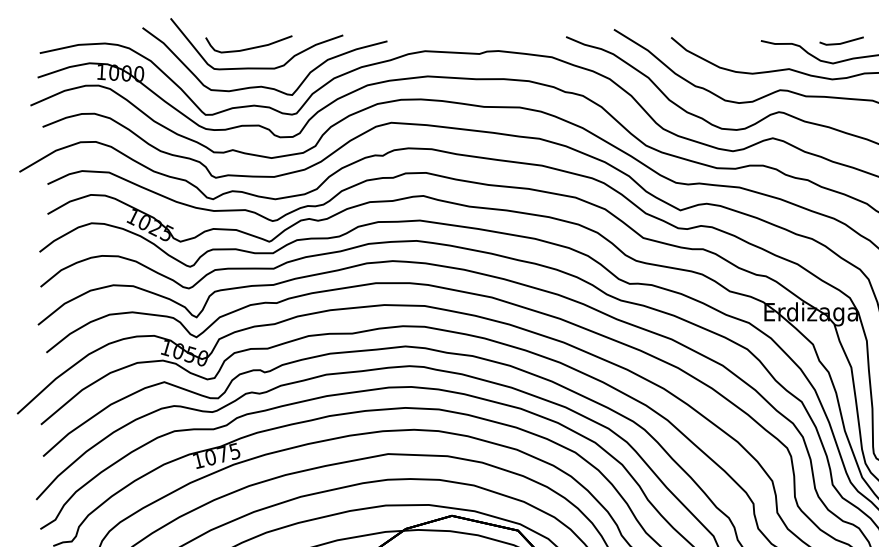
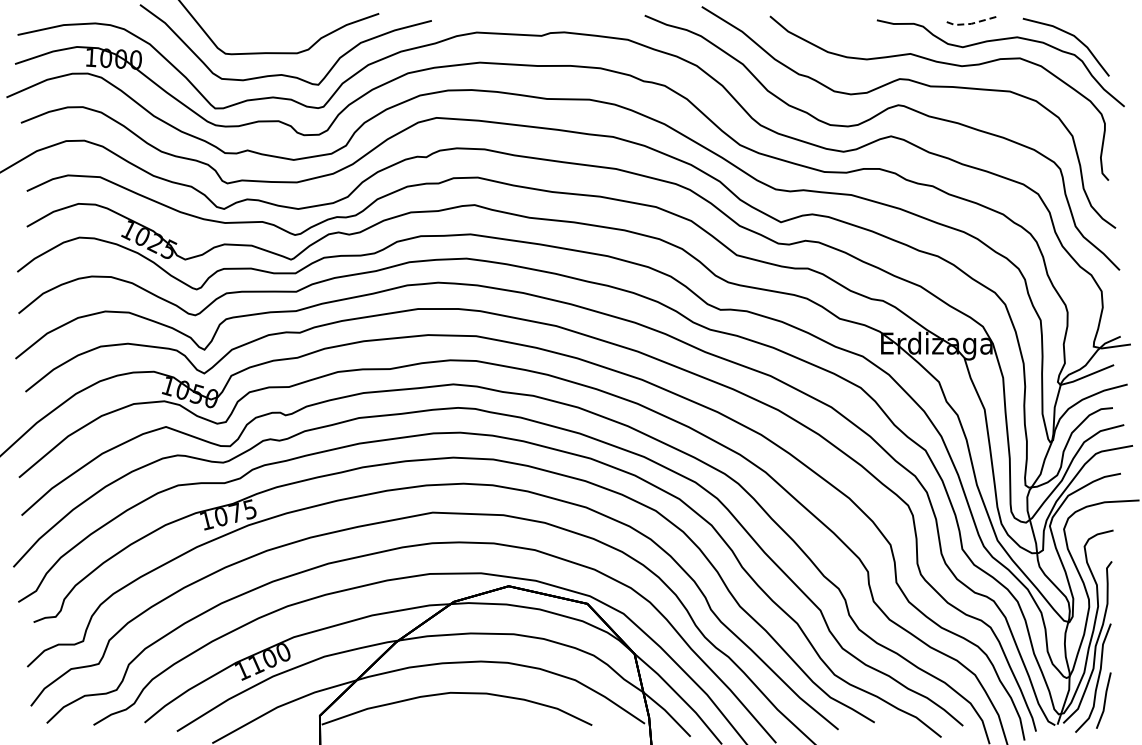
line: (841, 43) -> (972, 23), solid -> dashed
curve: (249, 47) -> (267, 28), removed

